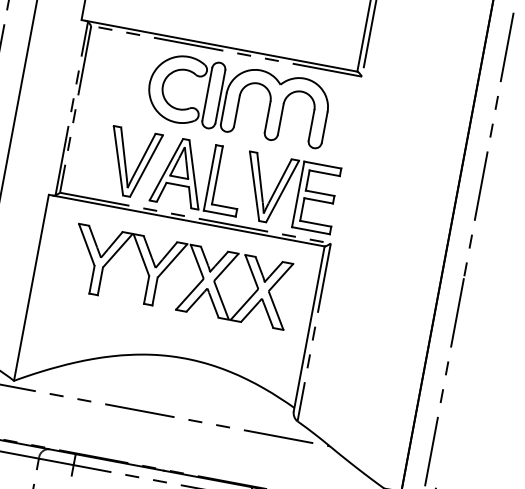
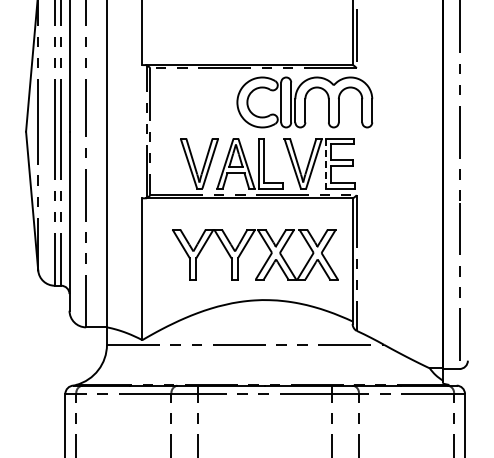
part: (237, 100) -> (304, 102), moved
line: (297, 194) -> (325, 163), solid -> dashed
part: (171, 264) -> (246, 246), moved

